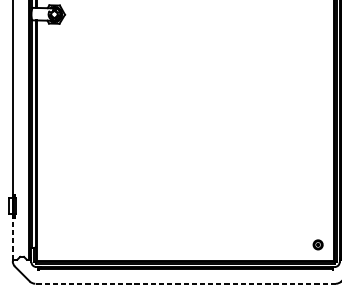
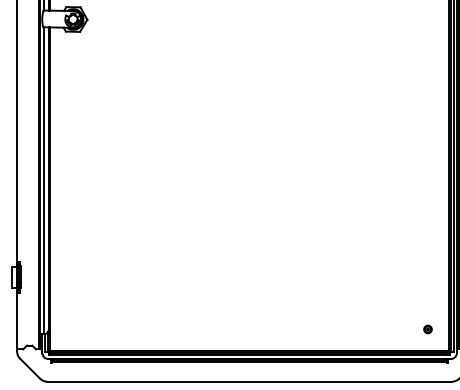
line: (13, 238) -> (17, 320), dashed -> solid
part: (317, 244) -> (427, 329), size x0.62
line: (185, 283) -> (249, 381), dashed -> solid

